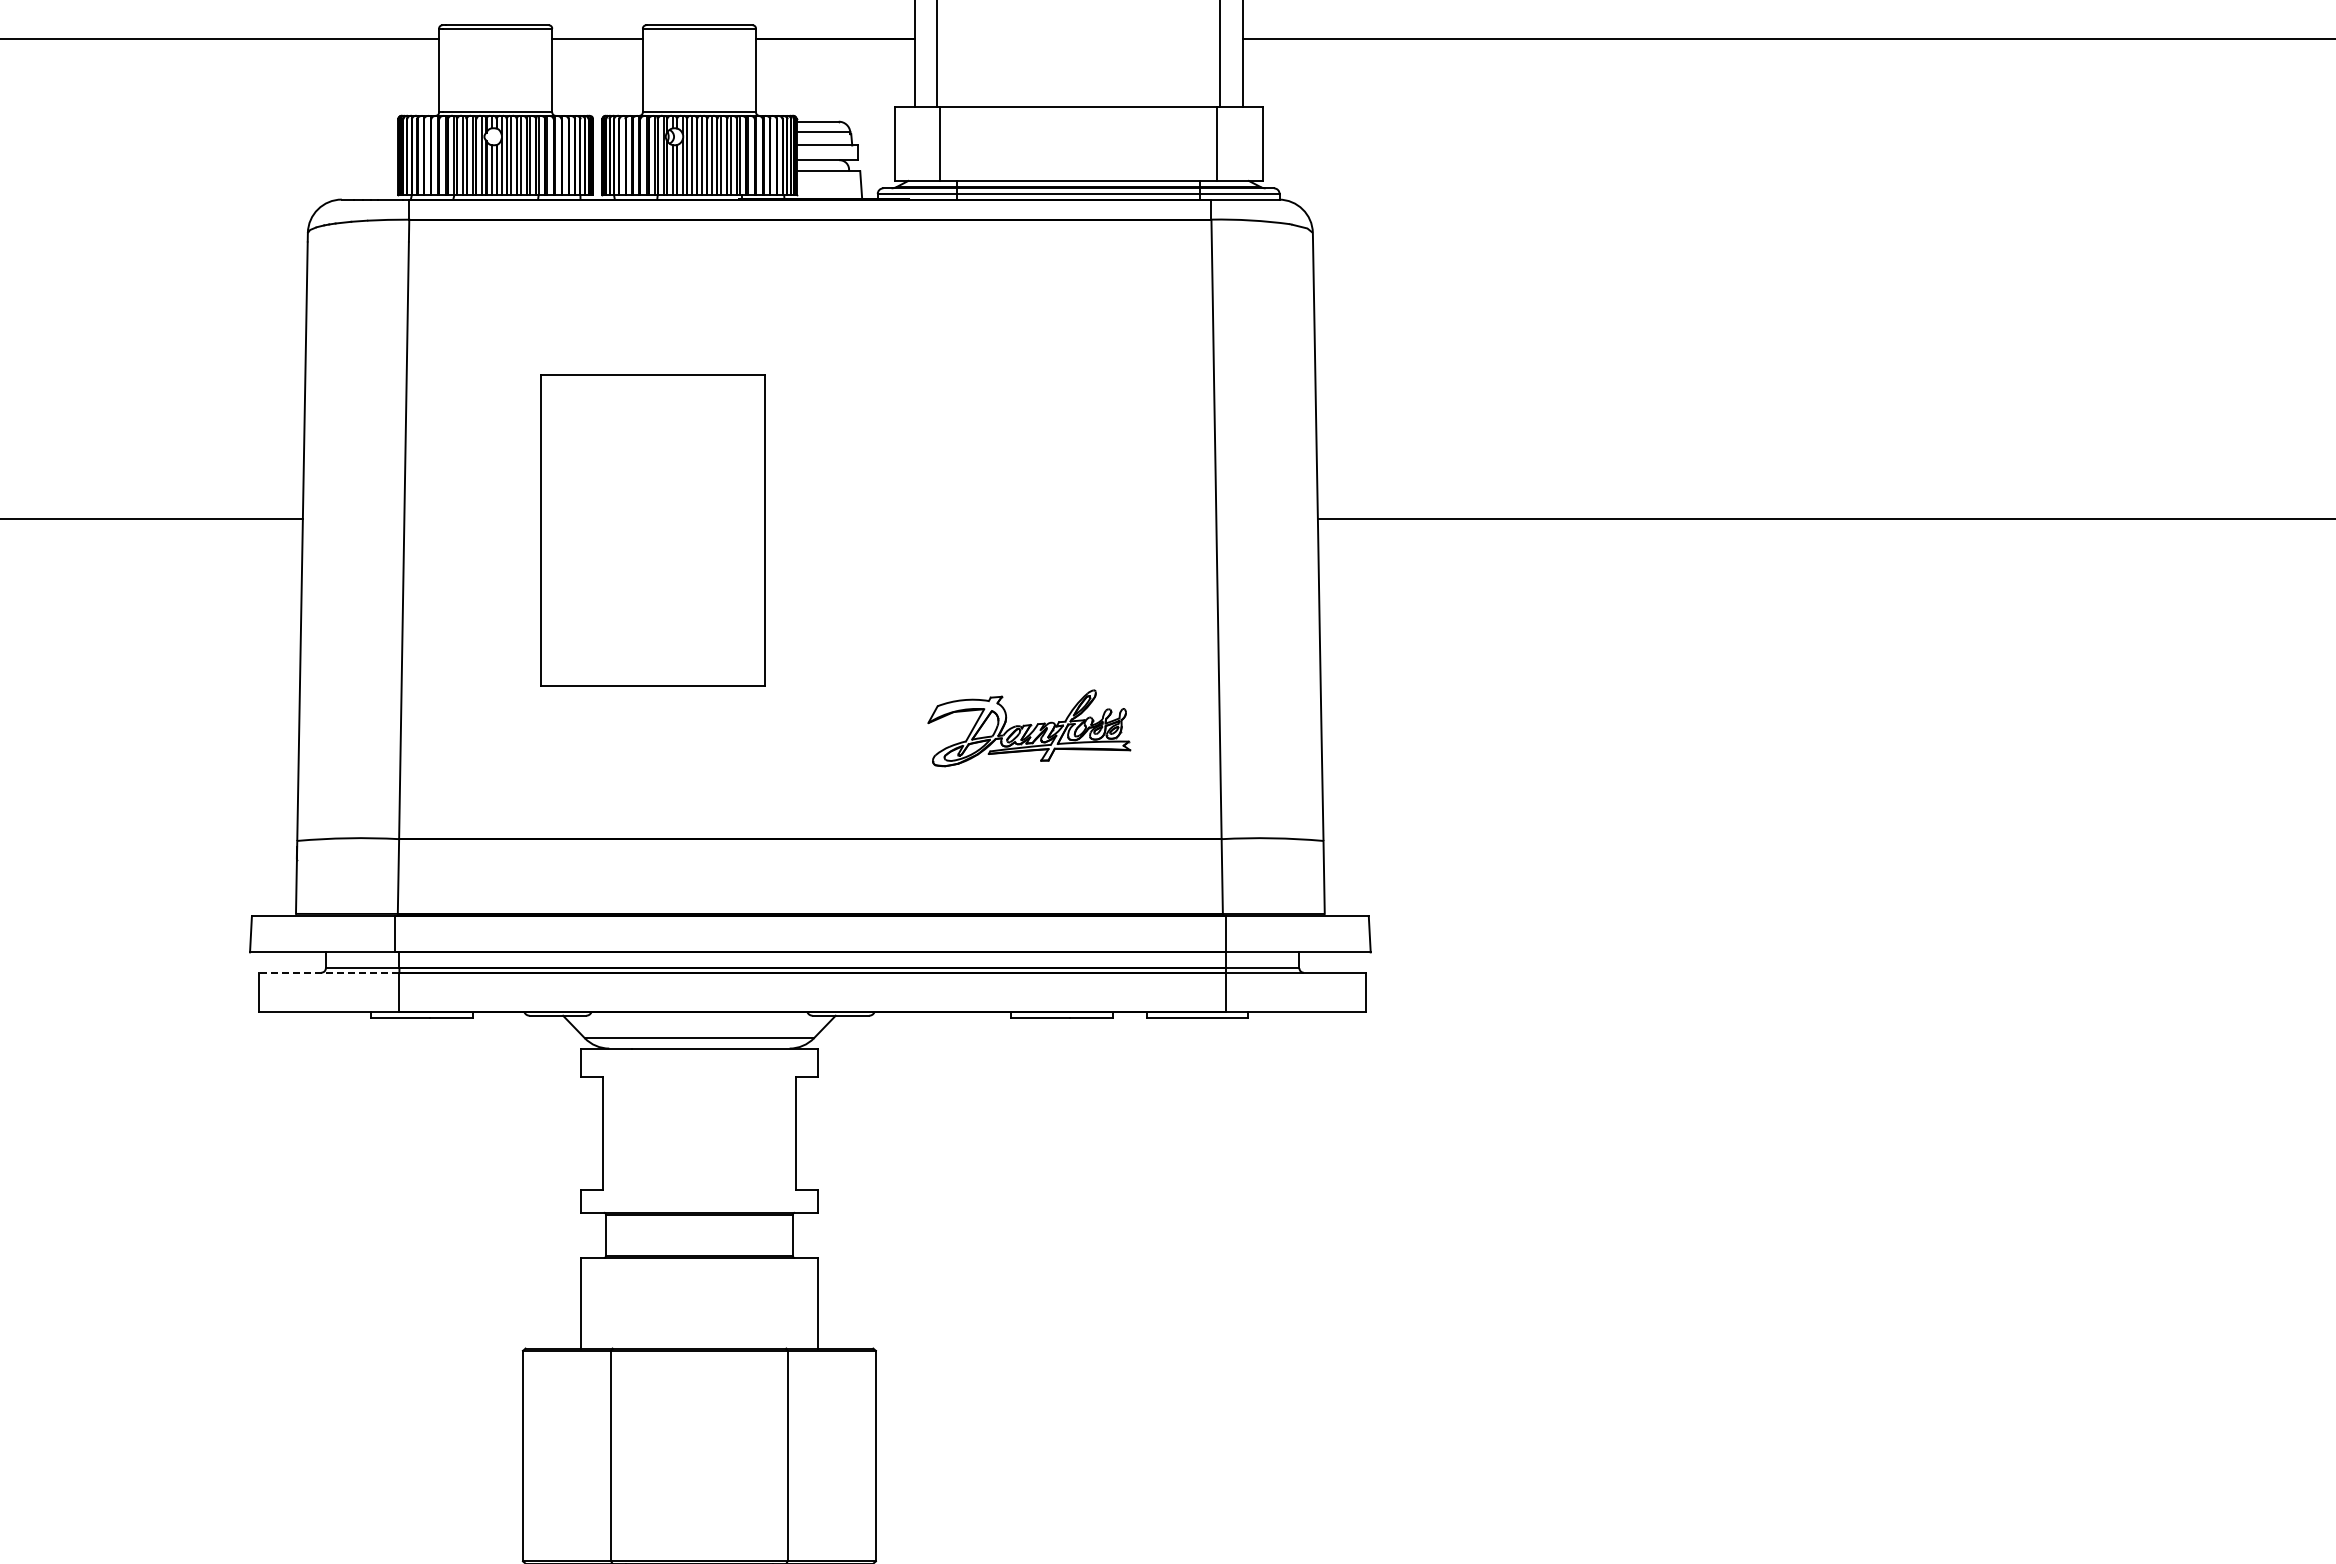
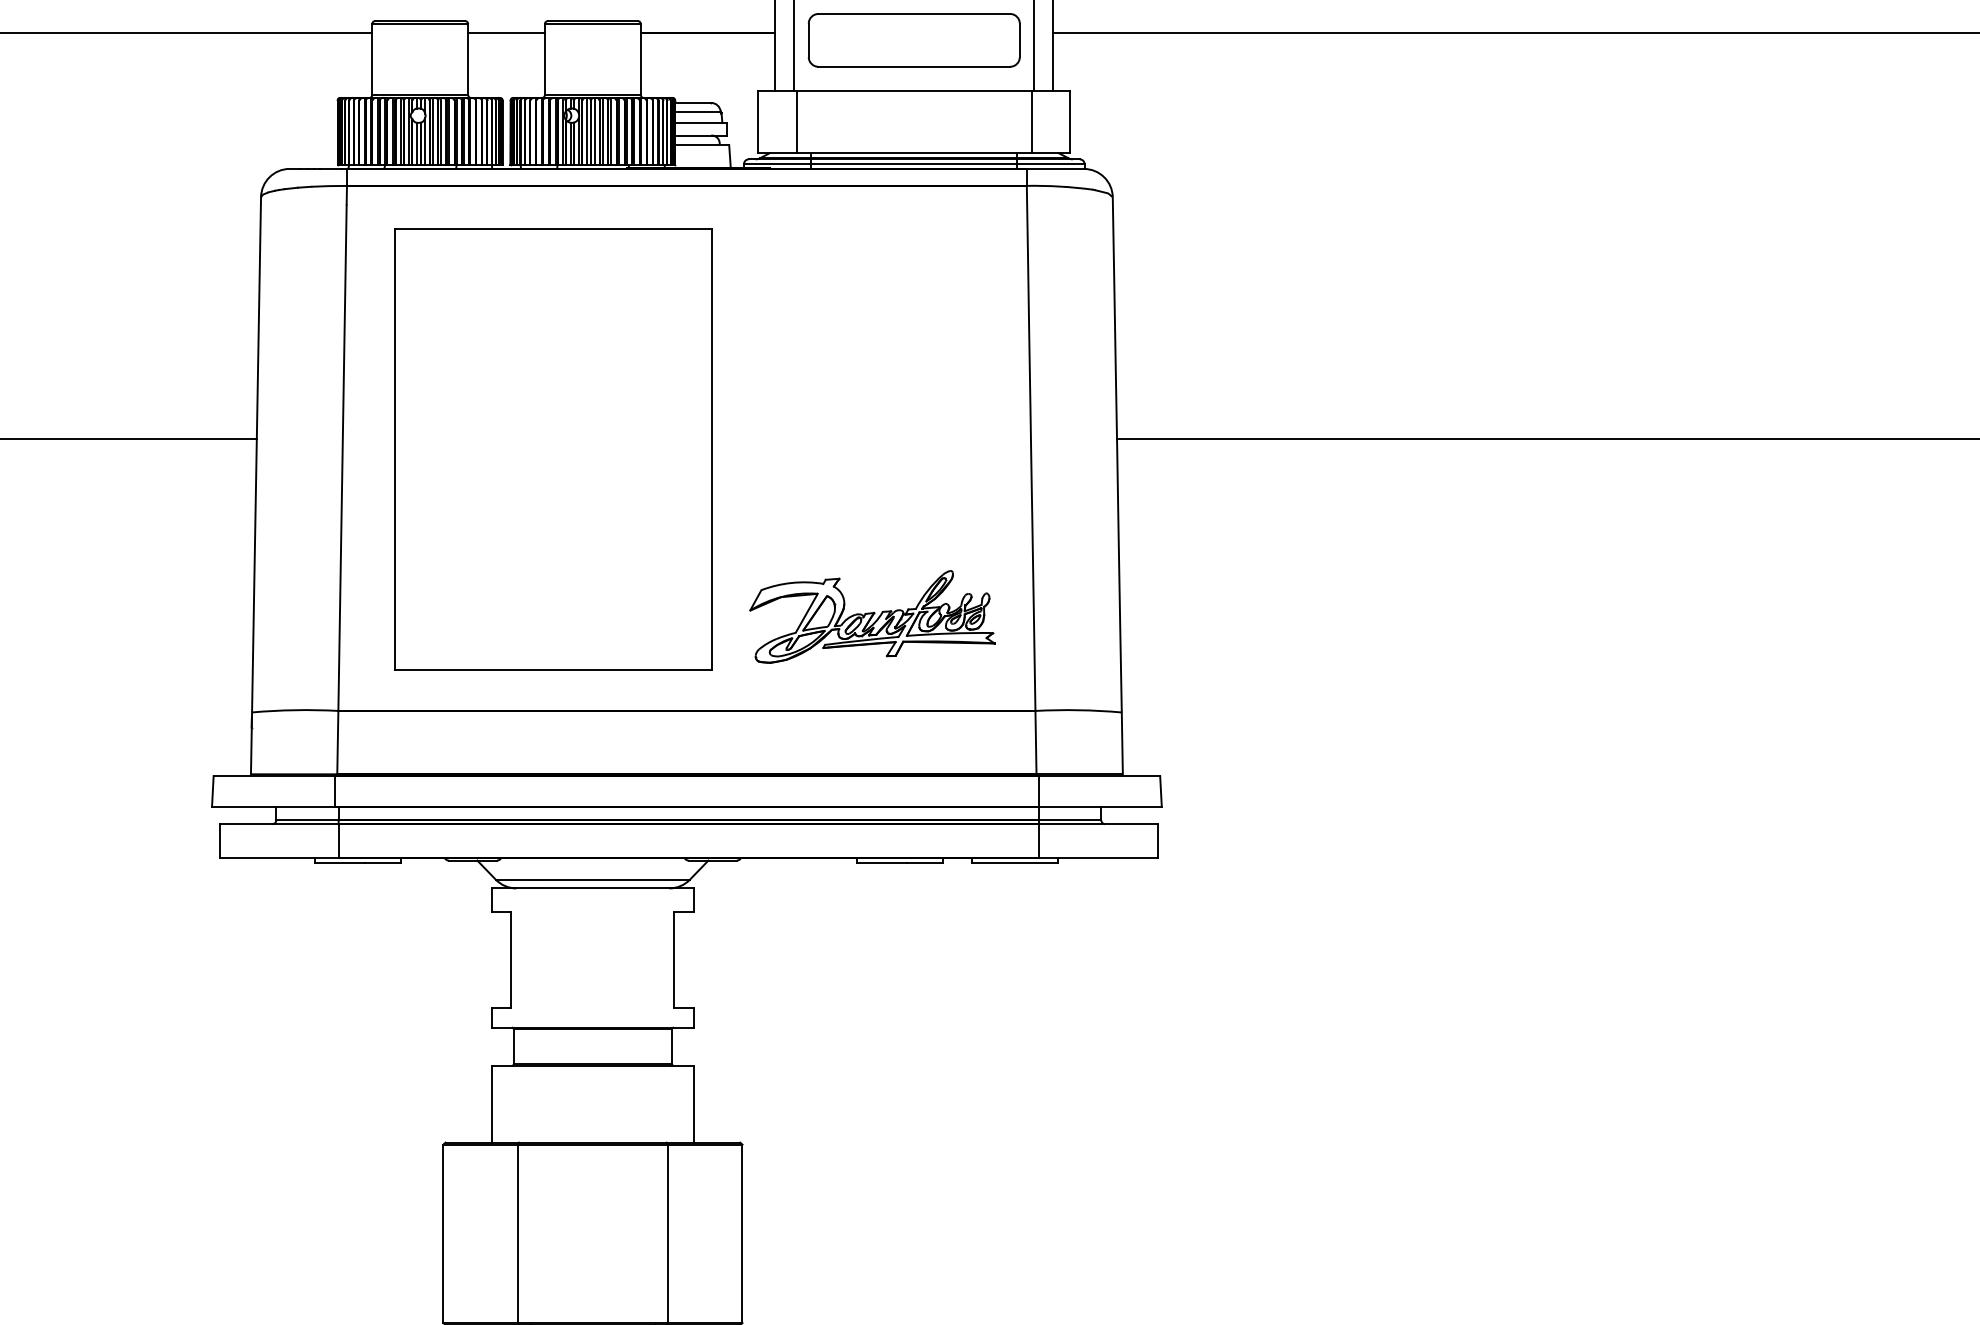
part: (1078, 47) -> (914, 40), added
part: (652, 530) -> (553, 449), size x1.67
part: (1029, 728) -> (872, 617), size x1.43
line: (328, 972) -> (278, 823), dashed -> solid

